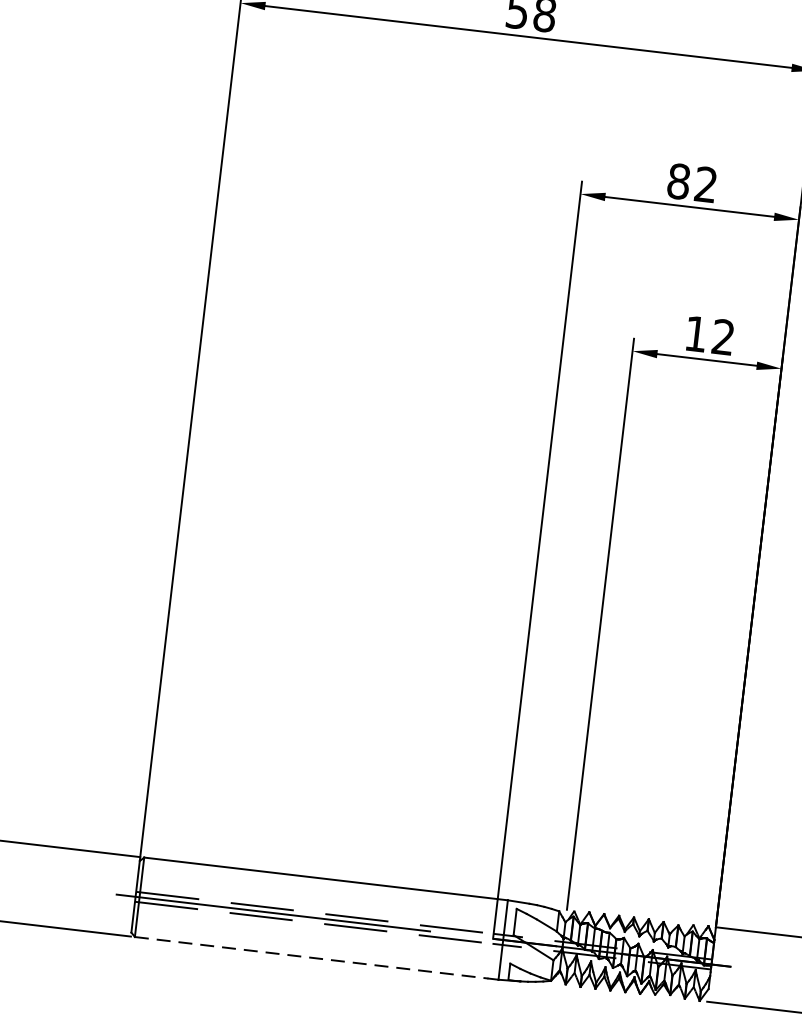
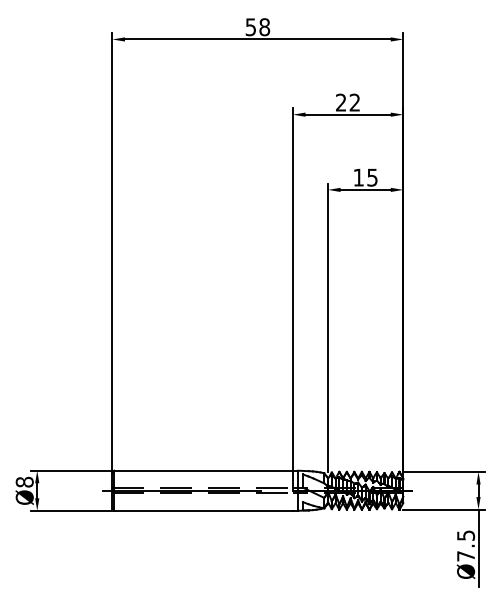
text: (677, 180) -> (340, 102), 82 -> 22
text: (723, 336) -> (372, 177), 12 -> 15
line: (313, 957) -> (204, 510), dashed -> solid

